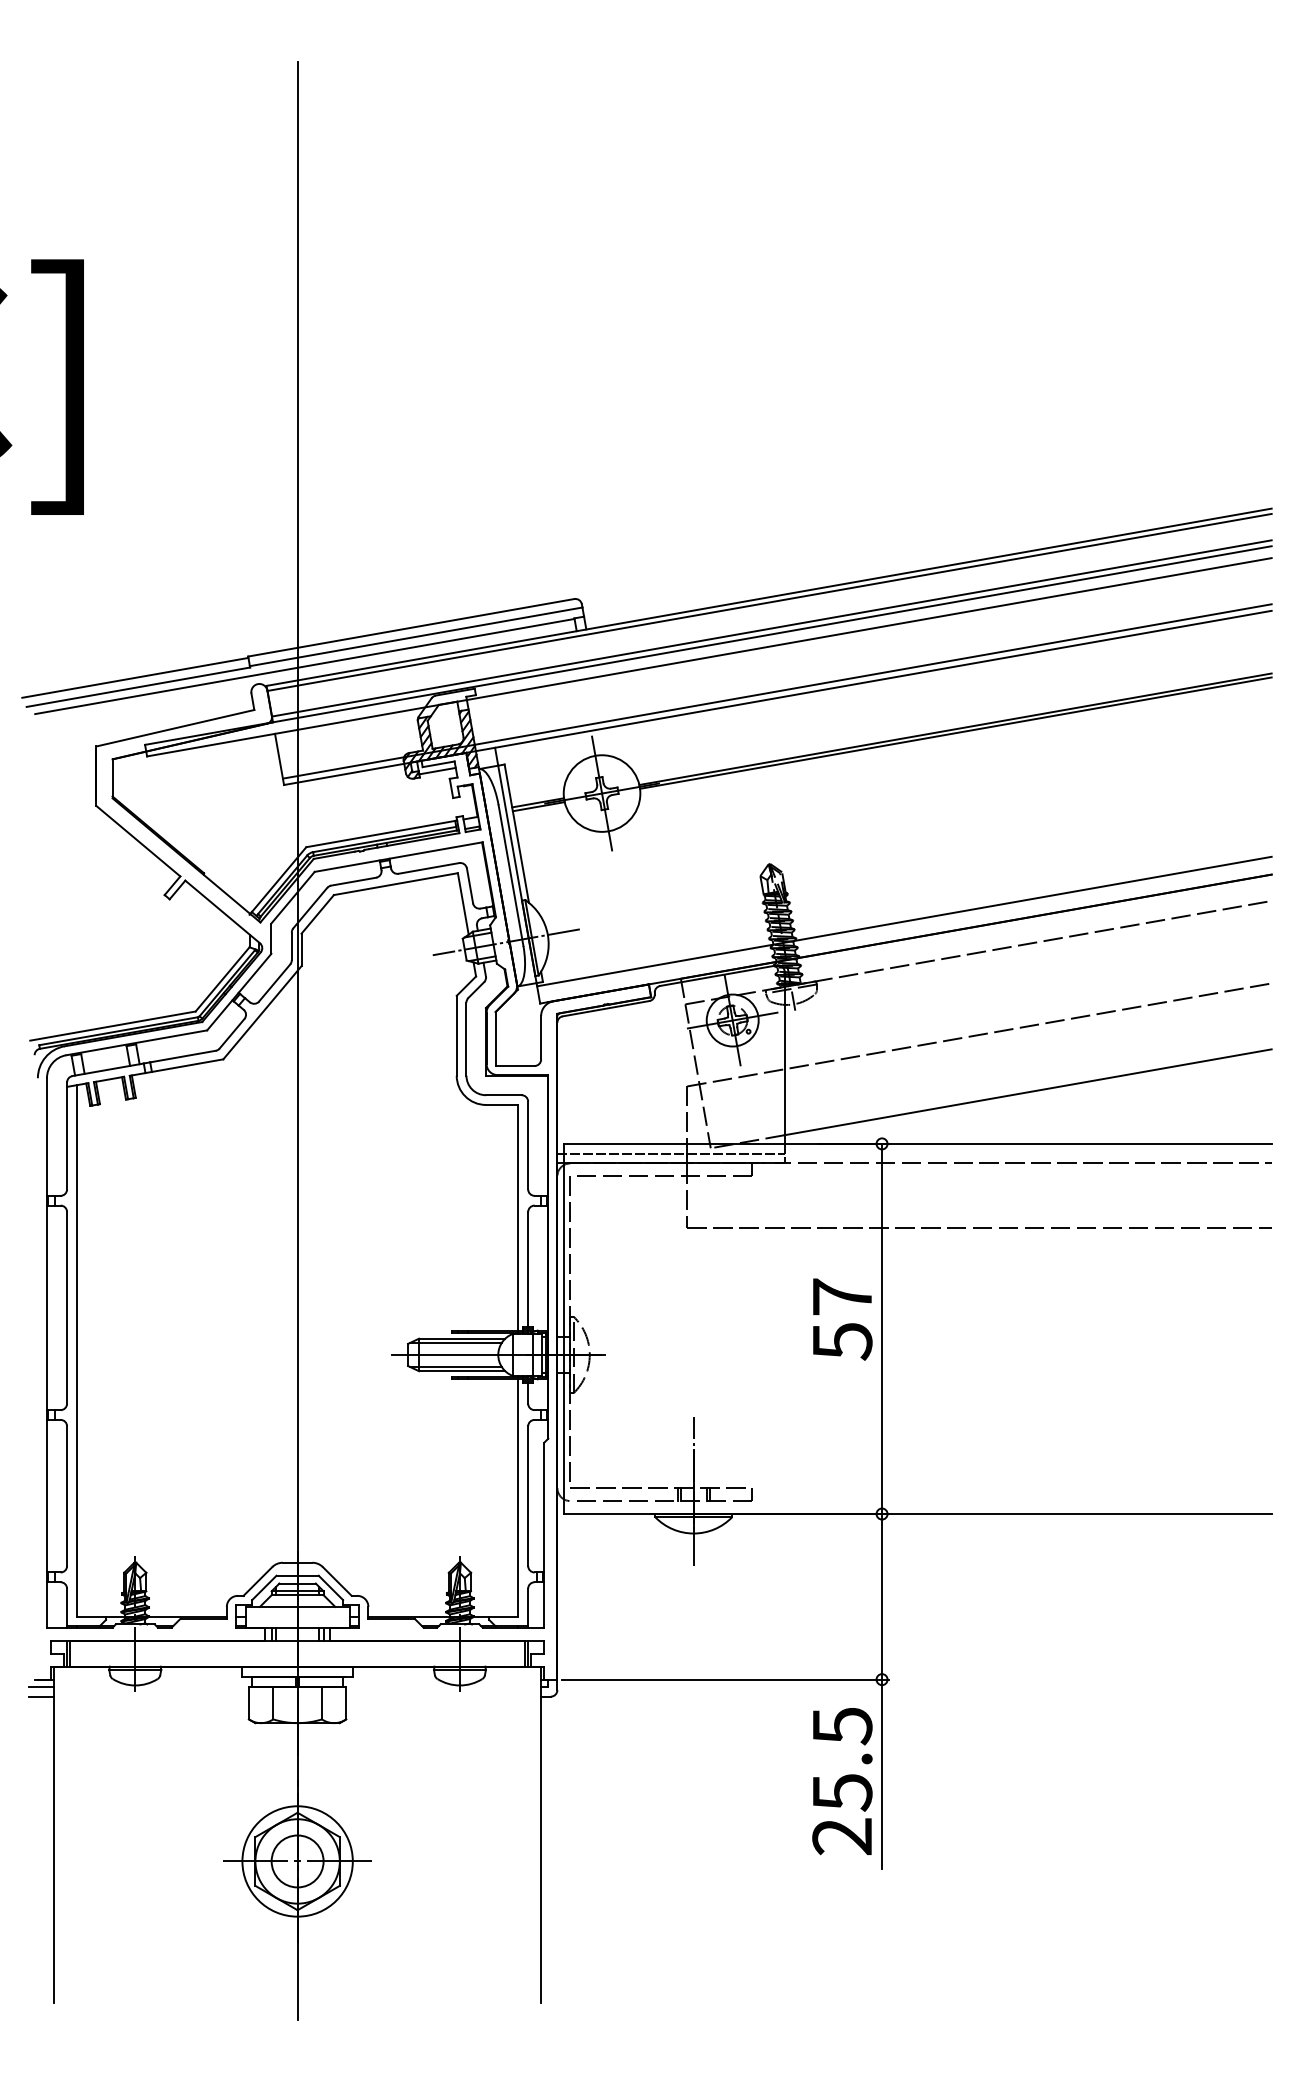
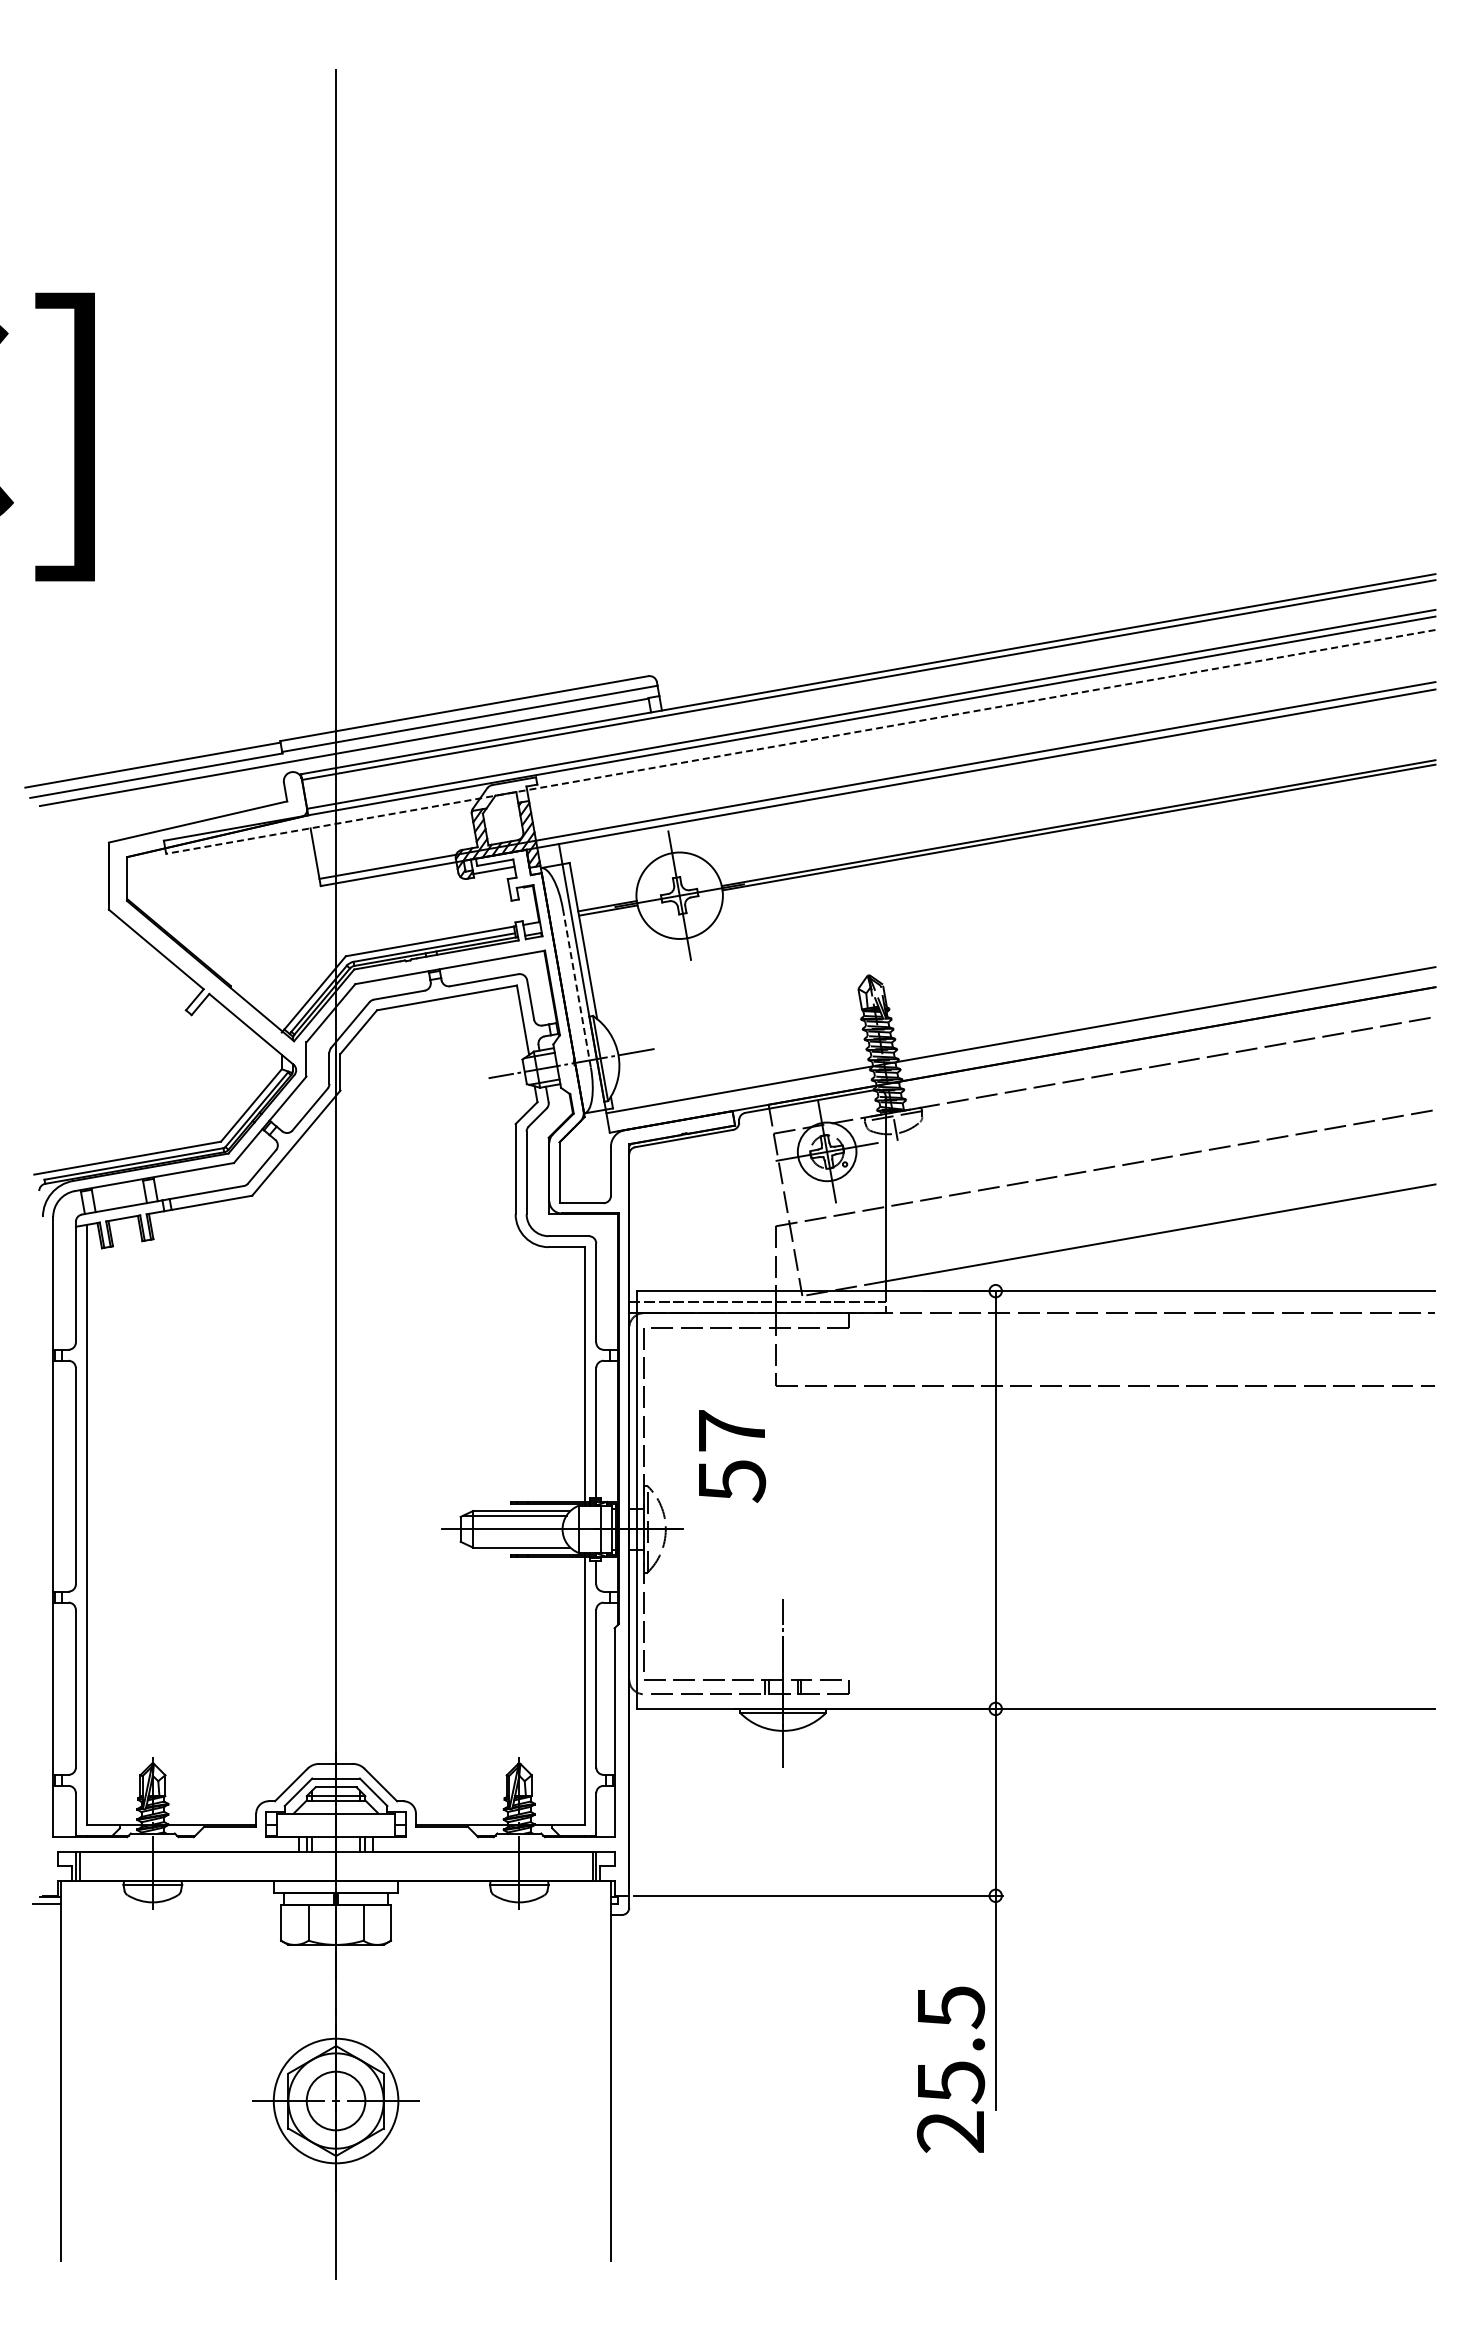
line: (709, 656) -> (800, 741), solid -> dashed
line: (510, 875) -> (576, 988), solid -> dashed
text: (842, 1319) -> (732, 1456), moved
line: (455, 1366) -> (514, 1542), removed
line: (41, 1697) -> (46, 1915), removed
text: (842, 1781) -> (950, 2069), moved

